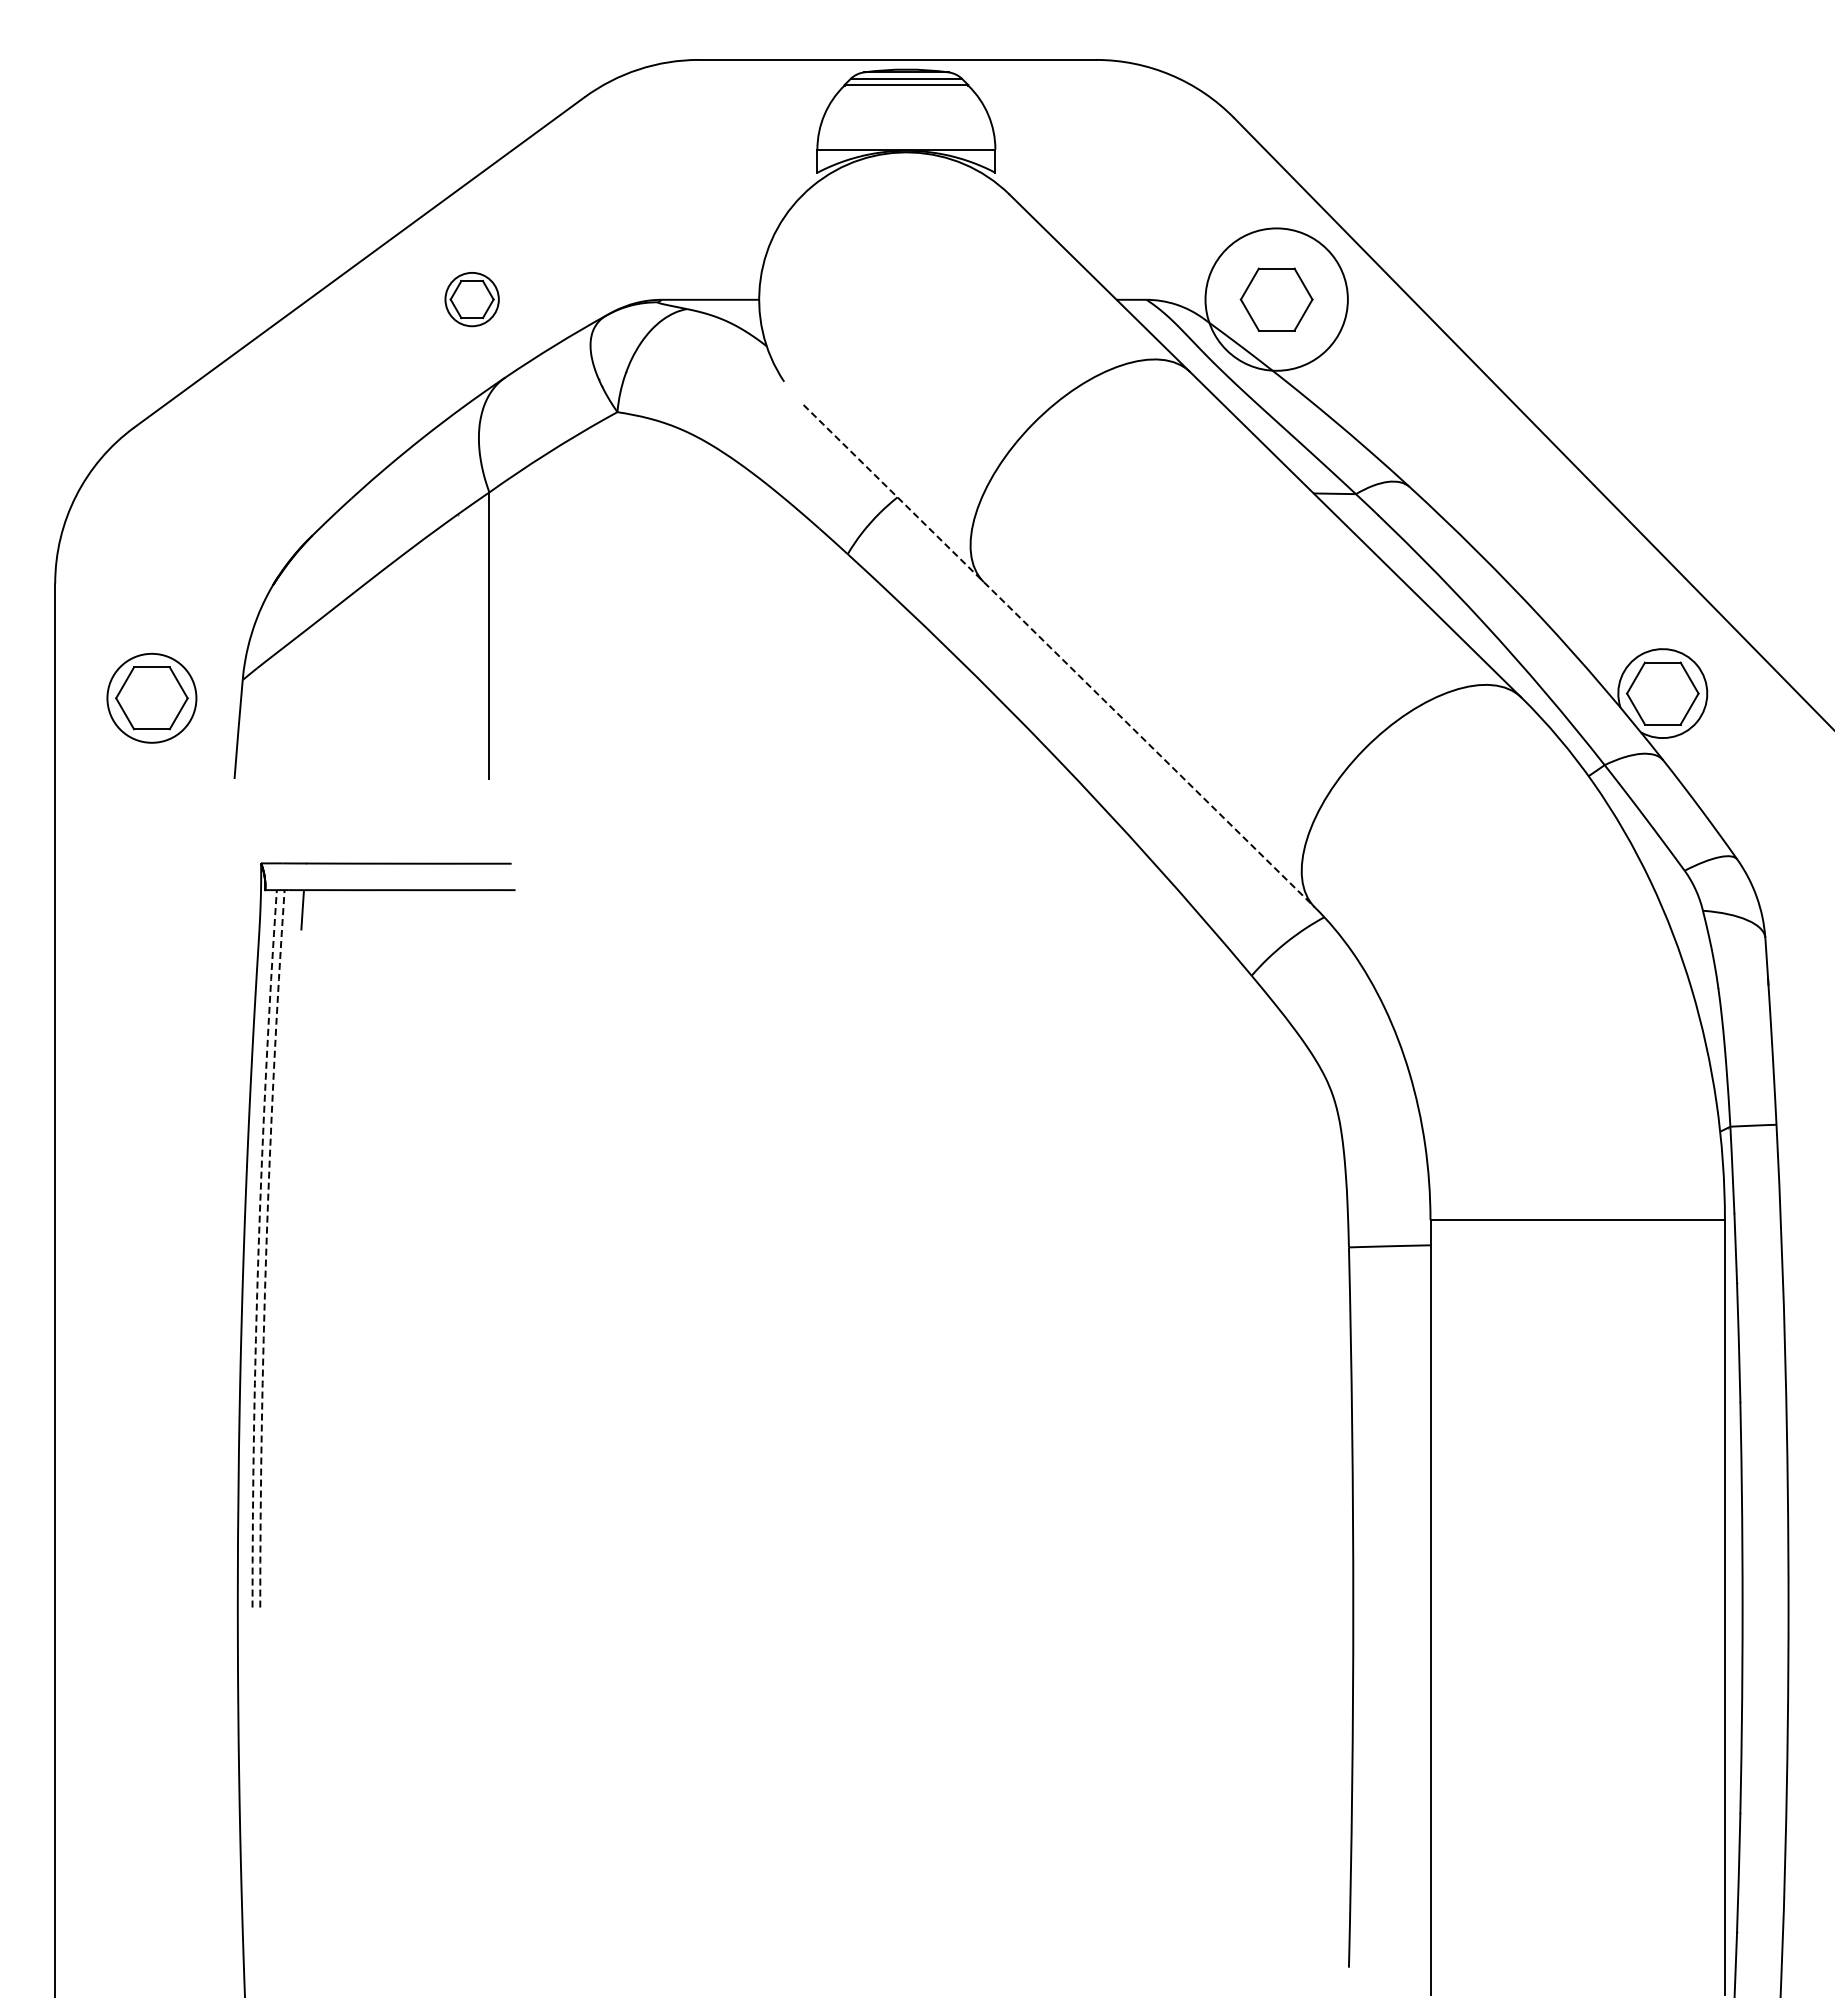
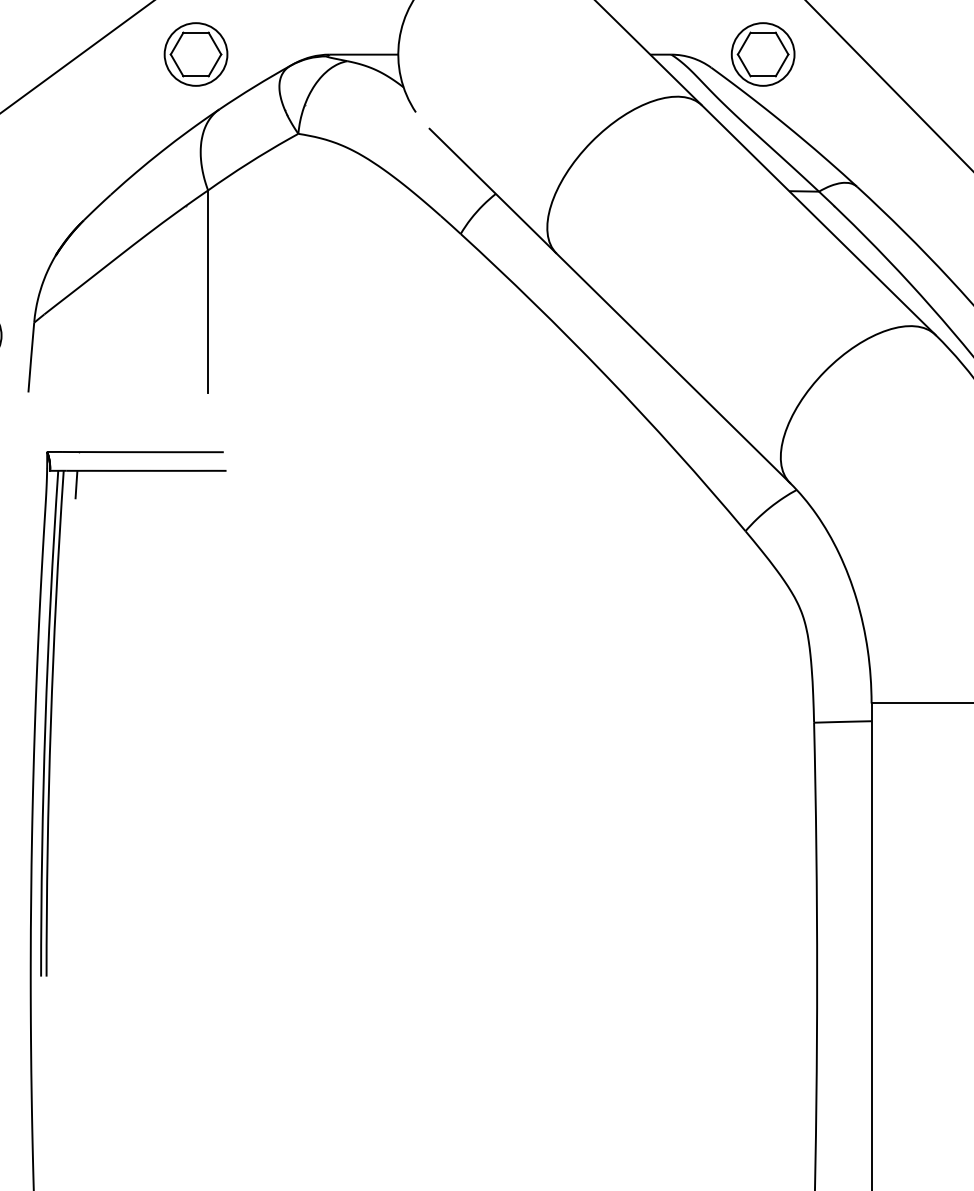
part: (471, 299) -> (195, 54), size x1.67
circle: (1276, 299) -> (763, 54), size x0.62
line: (1059, 656) -> (610, 306), dashed -> solid
arc: (258, 1248) -> (45, 723), dashed -> solid
arc: (266, 1248) -> (50, 723), dashed -> solid

